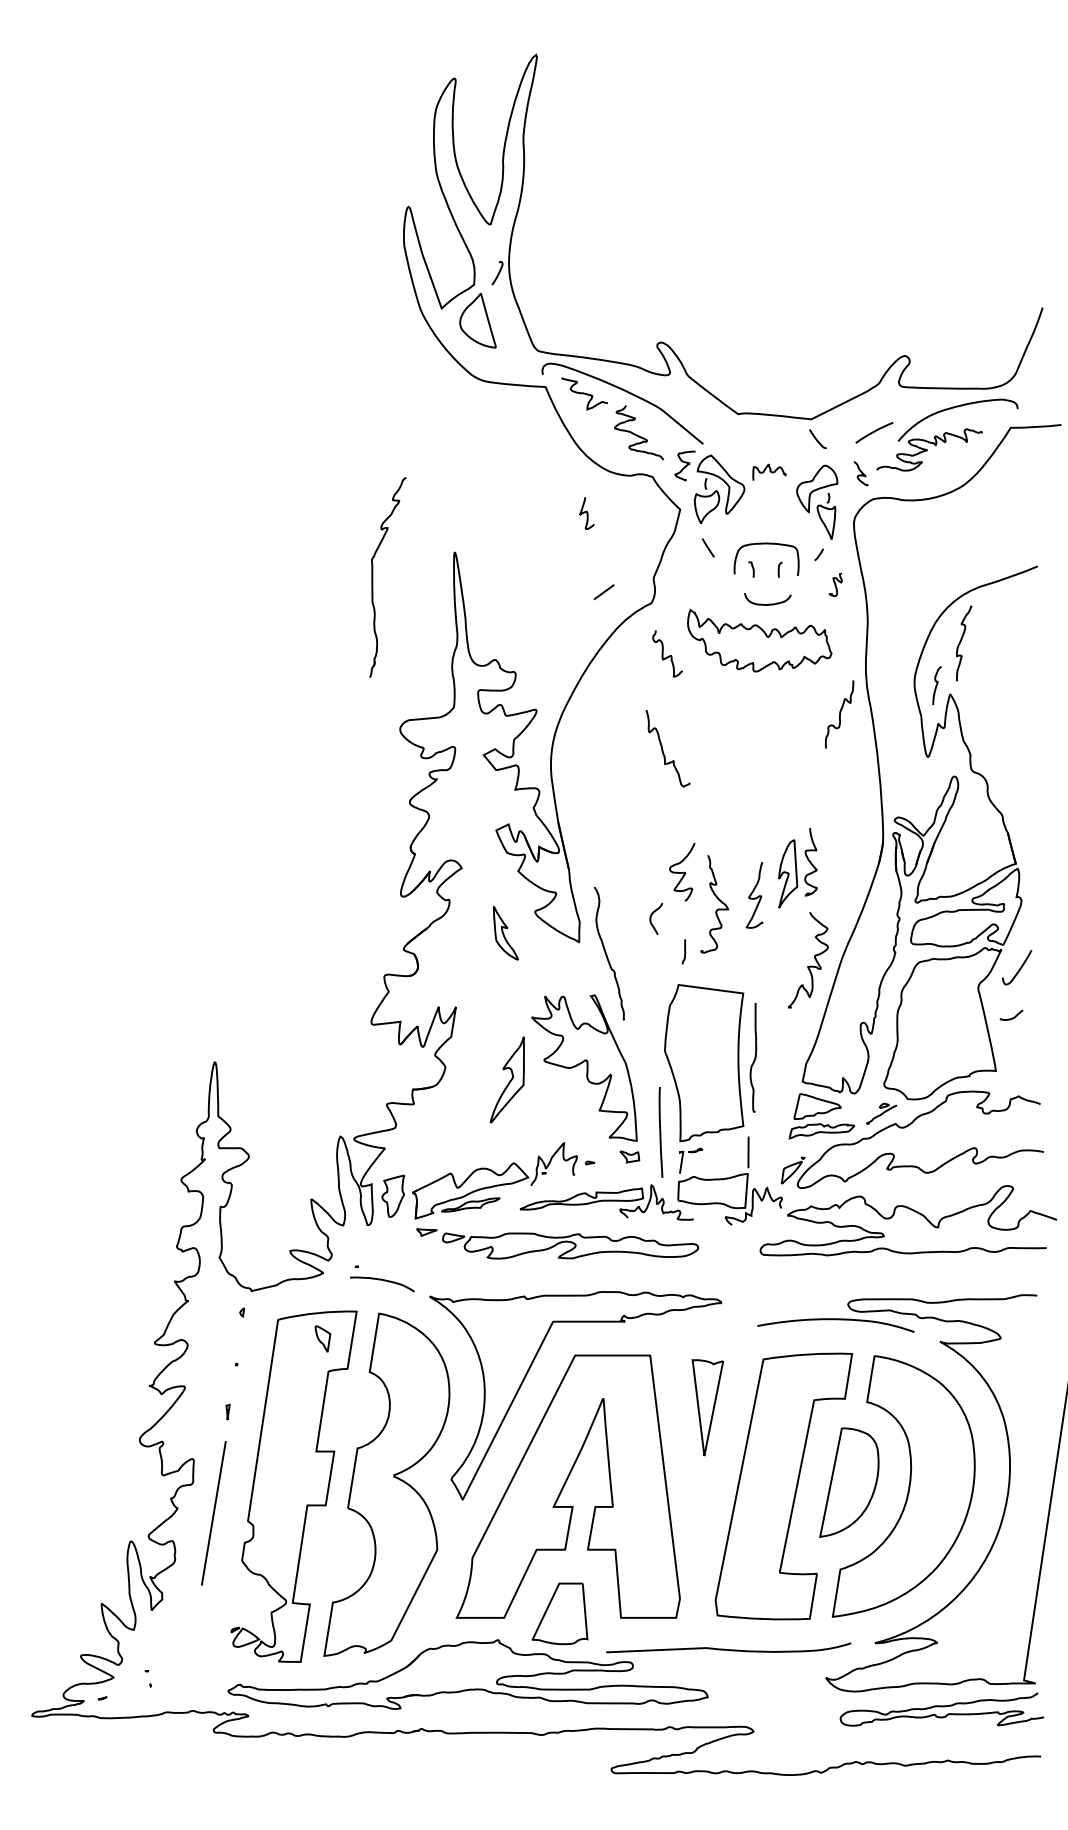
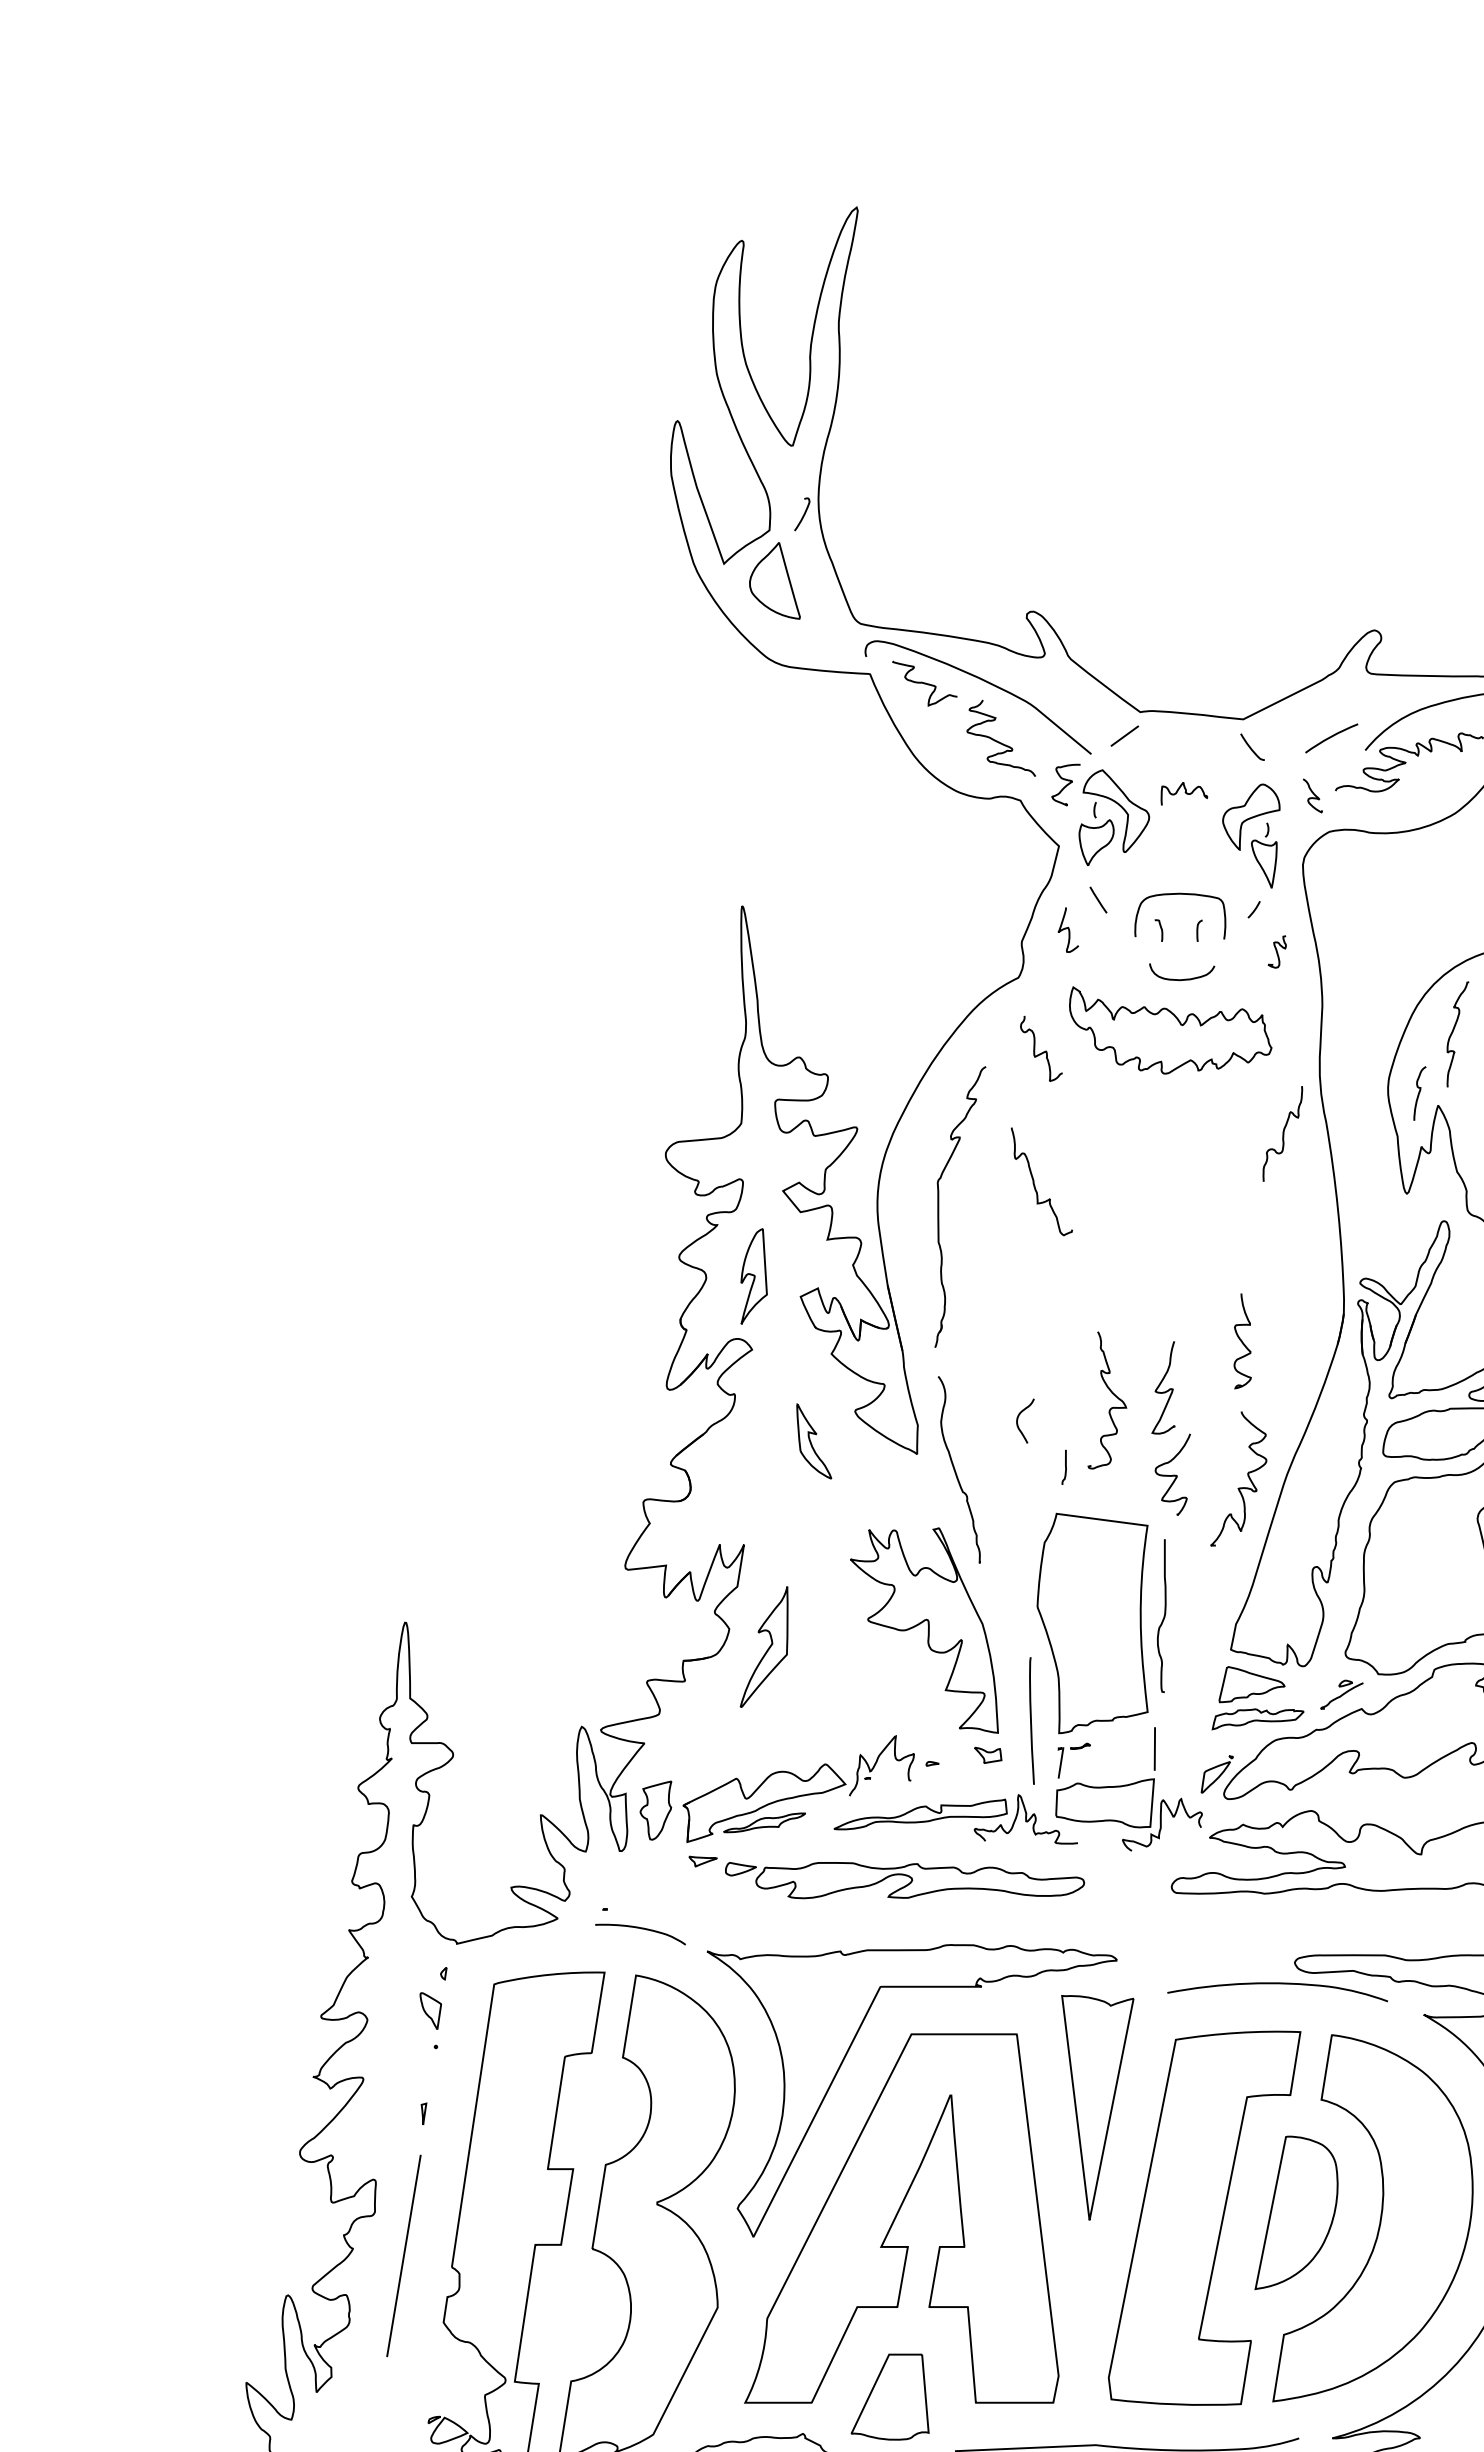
curve: (586, 513) -> (1067, 930), moved
part: (373, 577) -> (939, 1207), moved
line: (603, 592) -> (1123, 736), moved
curve: (682, 872) -> (1173, 1475), moved
part: (788, 873) -> (754, 1275), moved
part: (506, 1079) -> (763, 1646), moved
part: (322, 1338) -> (430, 2010), moved
part: (707, 1407) -> (1097, 2107), size x1.67

